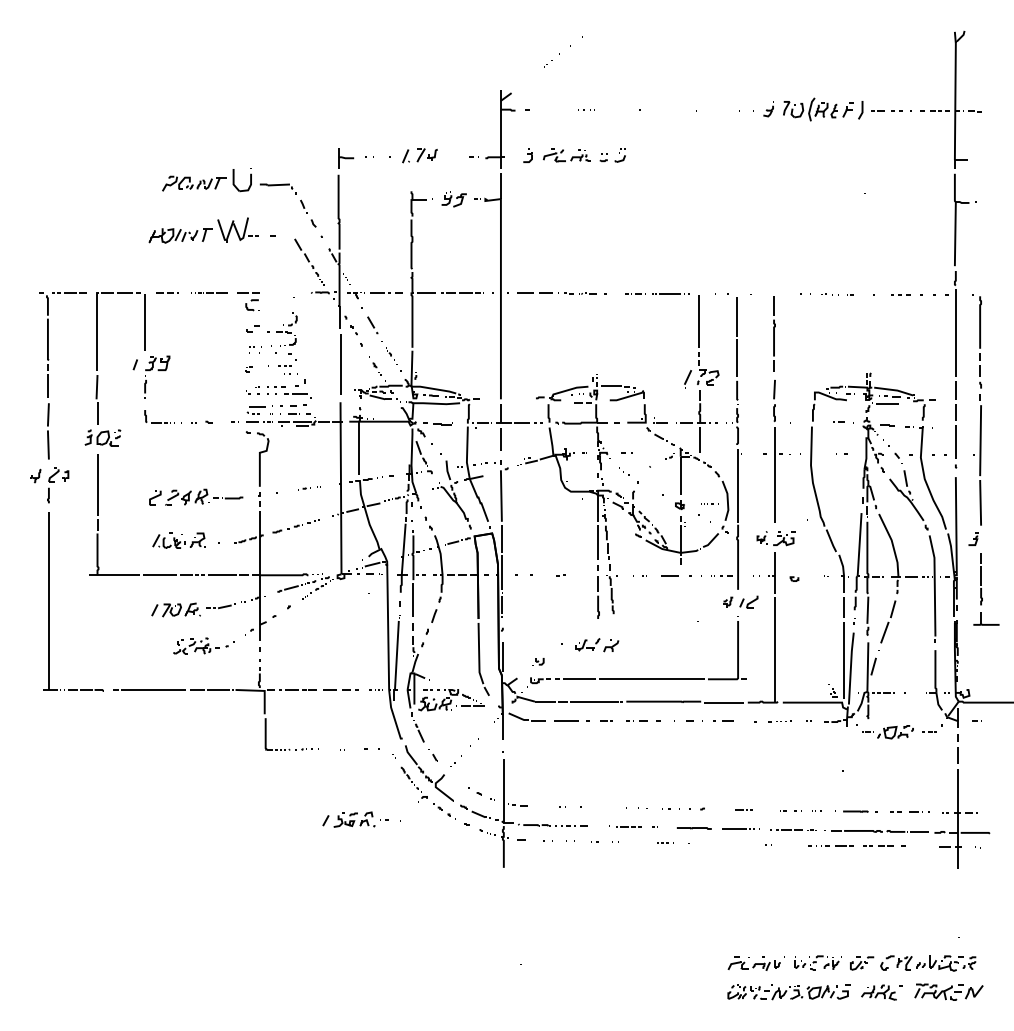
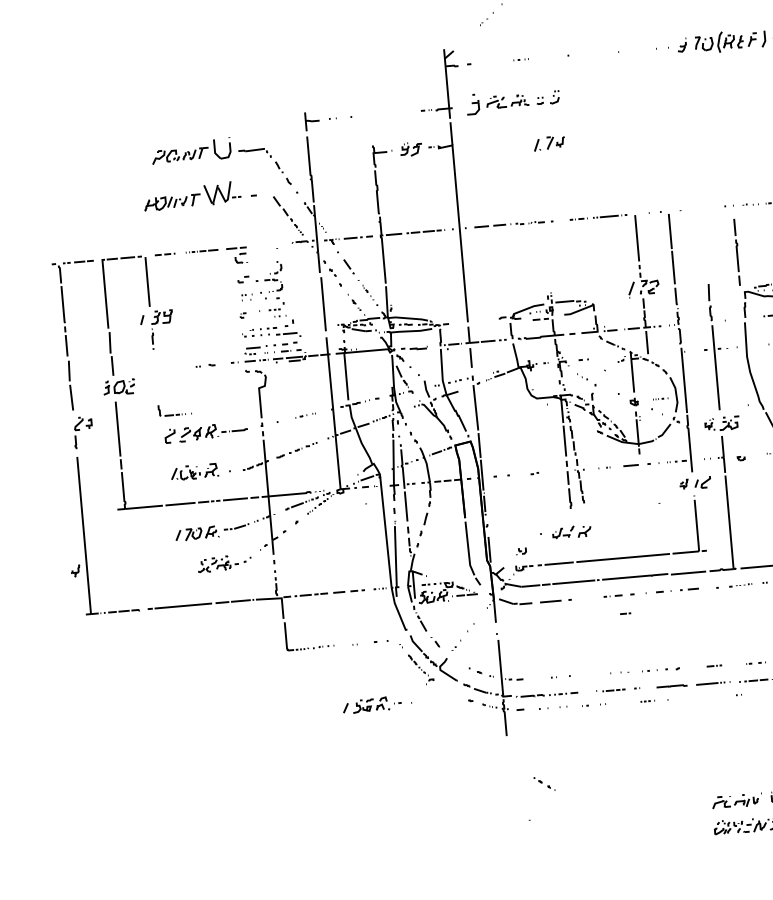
part: (419, 155) -> (548, 143), moved
part: (527, 155) -> (472, 104), size x1.6
line: (774, 333) -> (737, 251), moved
part: (161, 422) -> (173, 415), moved
part: (35, 475) -> (75, 570), moved
line: (606, 720) -> (625, 613), moved
part: (444, 811) -> (544, 784), moved

